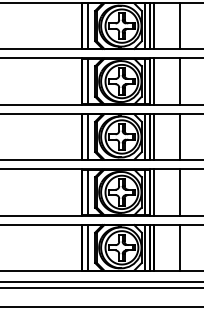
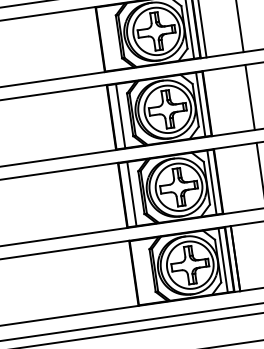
line: (88, 81) -> (109, 38), removed
line: (154, 136) -> (213, 102), removed
line: (154, 192) -> (224, 180), removed
line: (88, 247) -> (143, 271), removed

